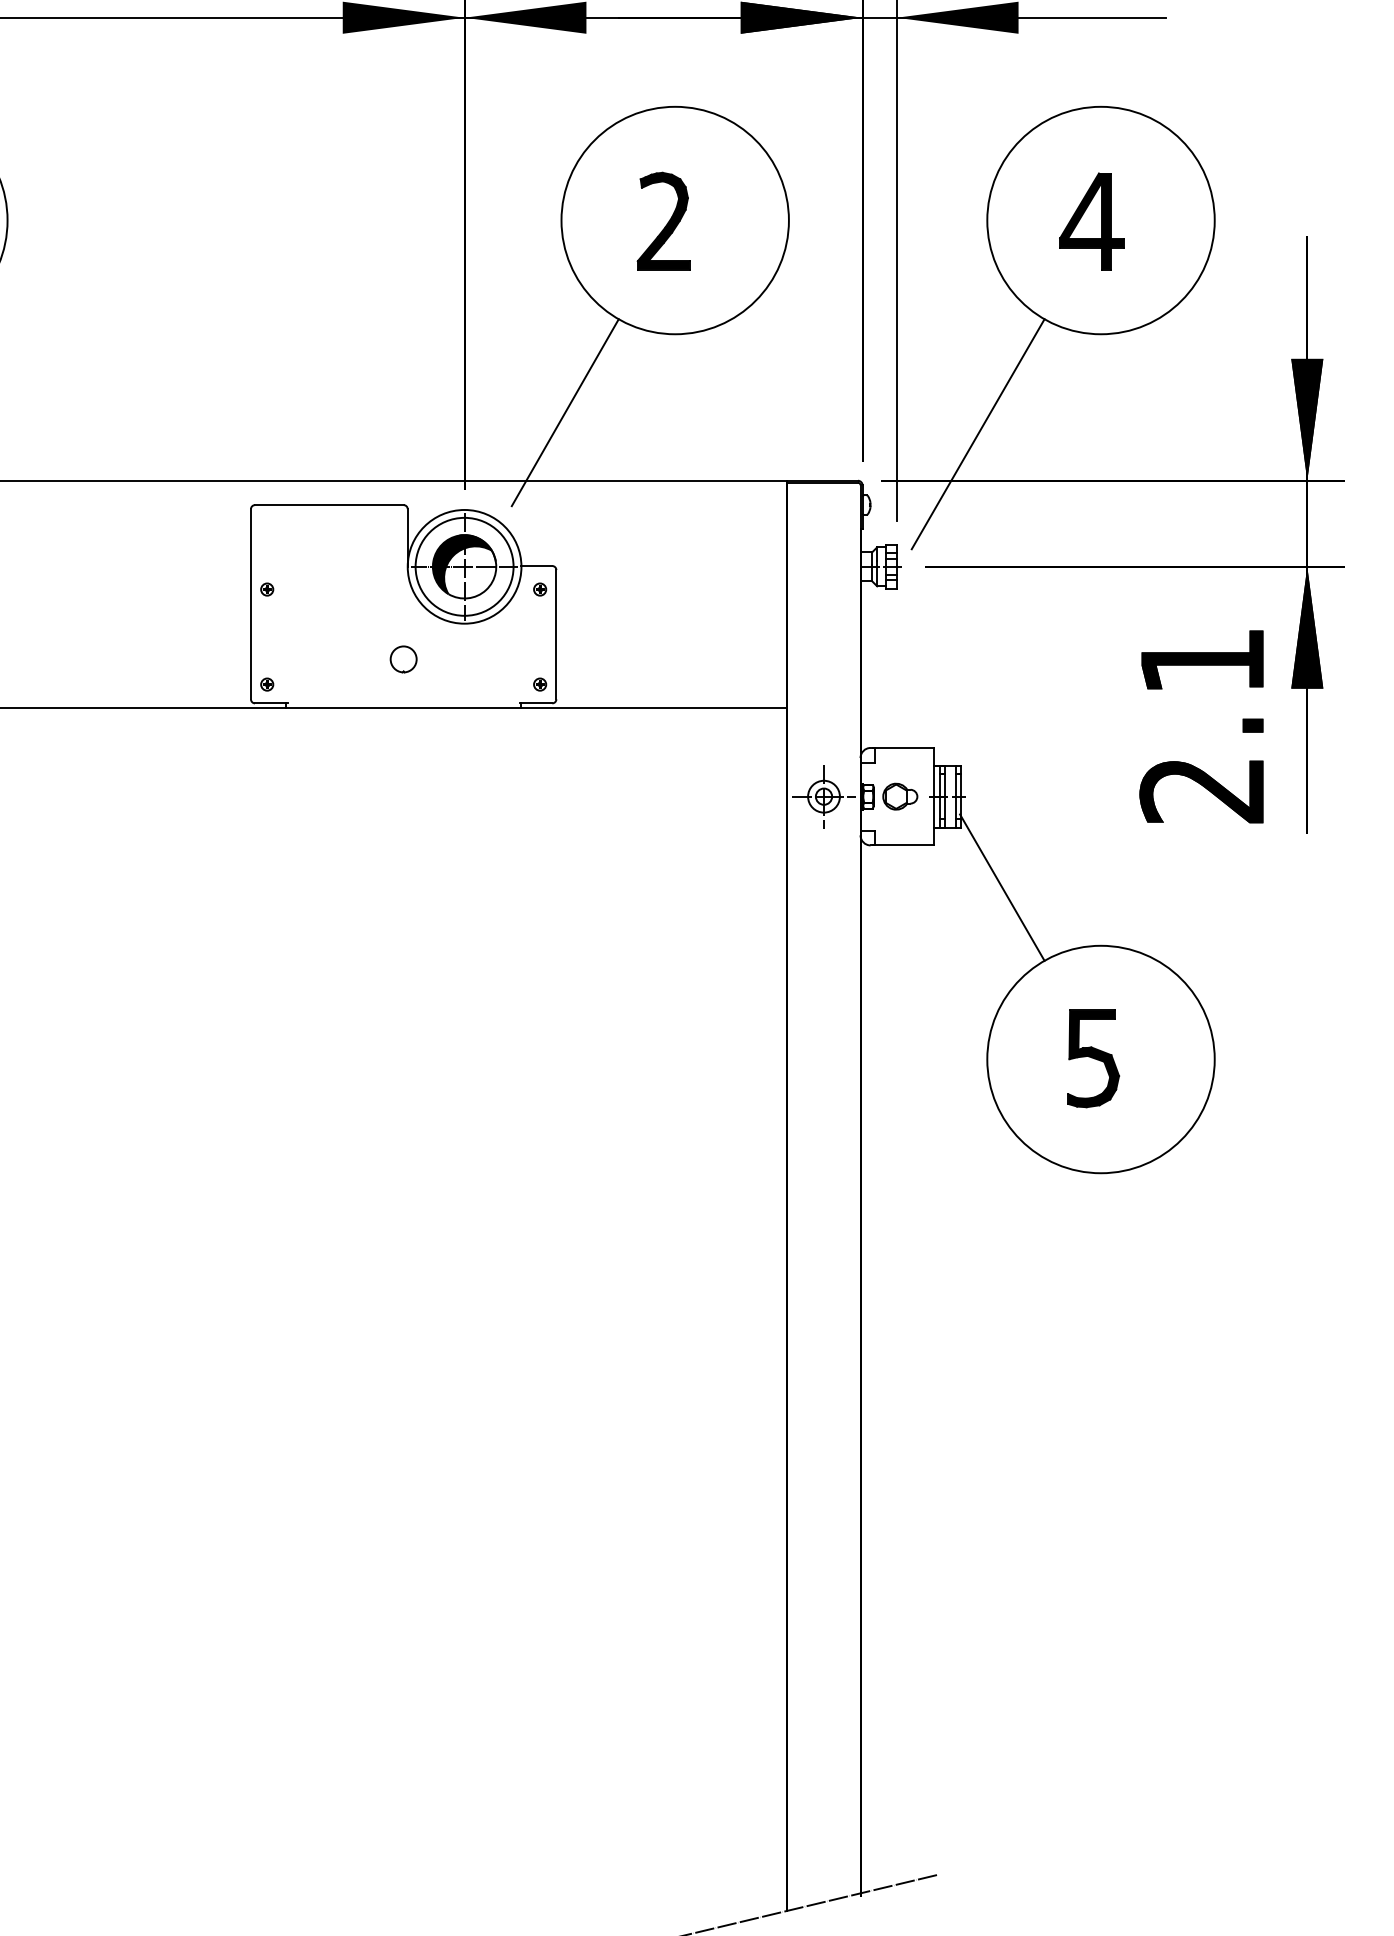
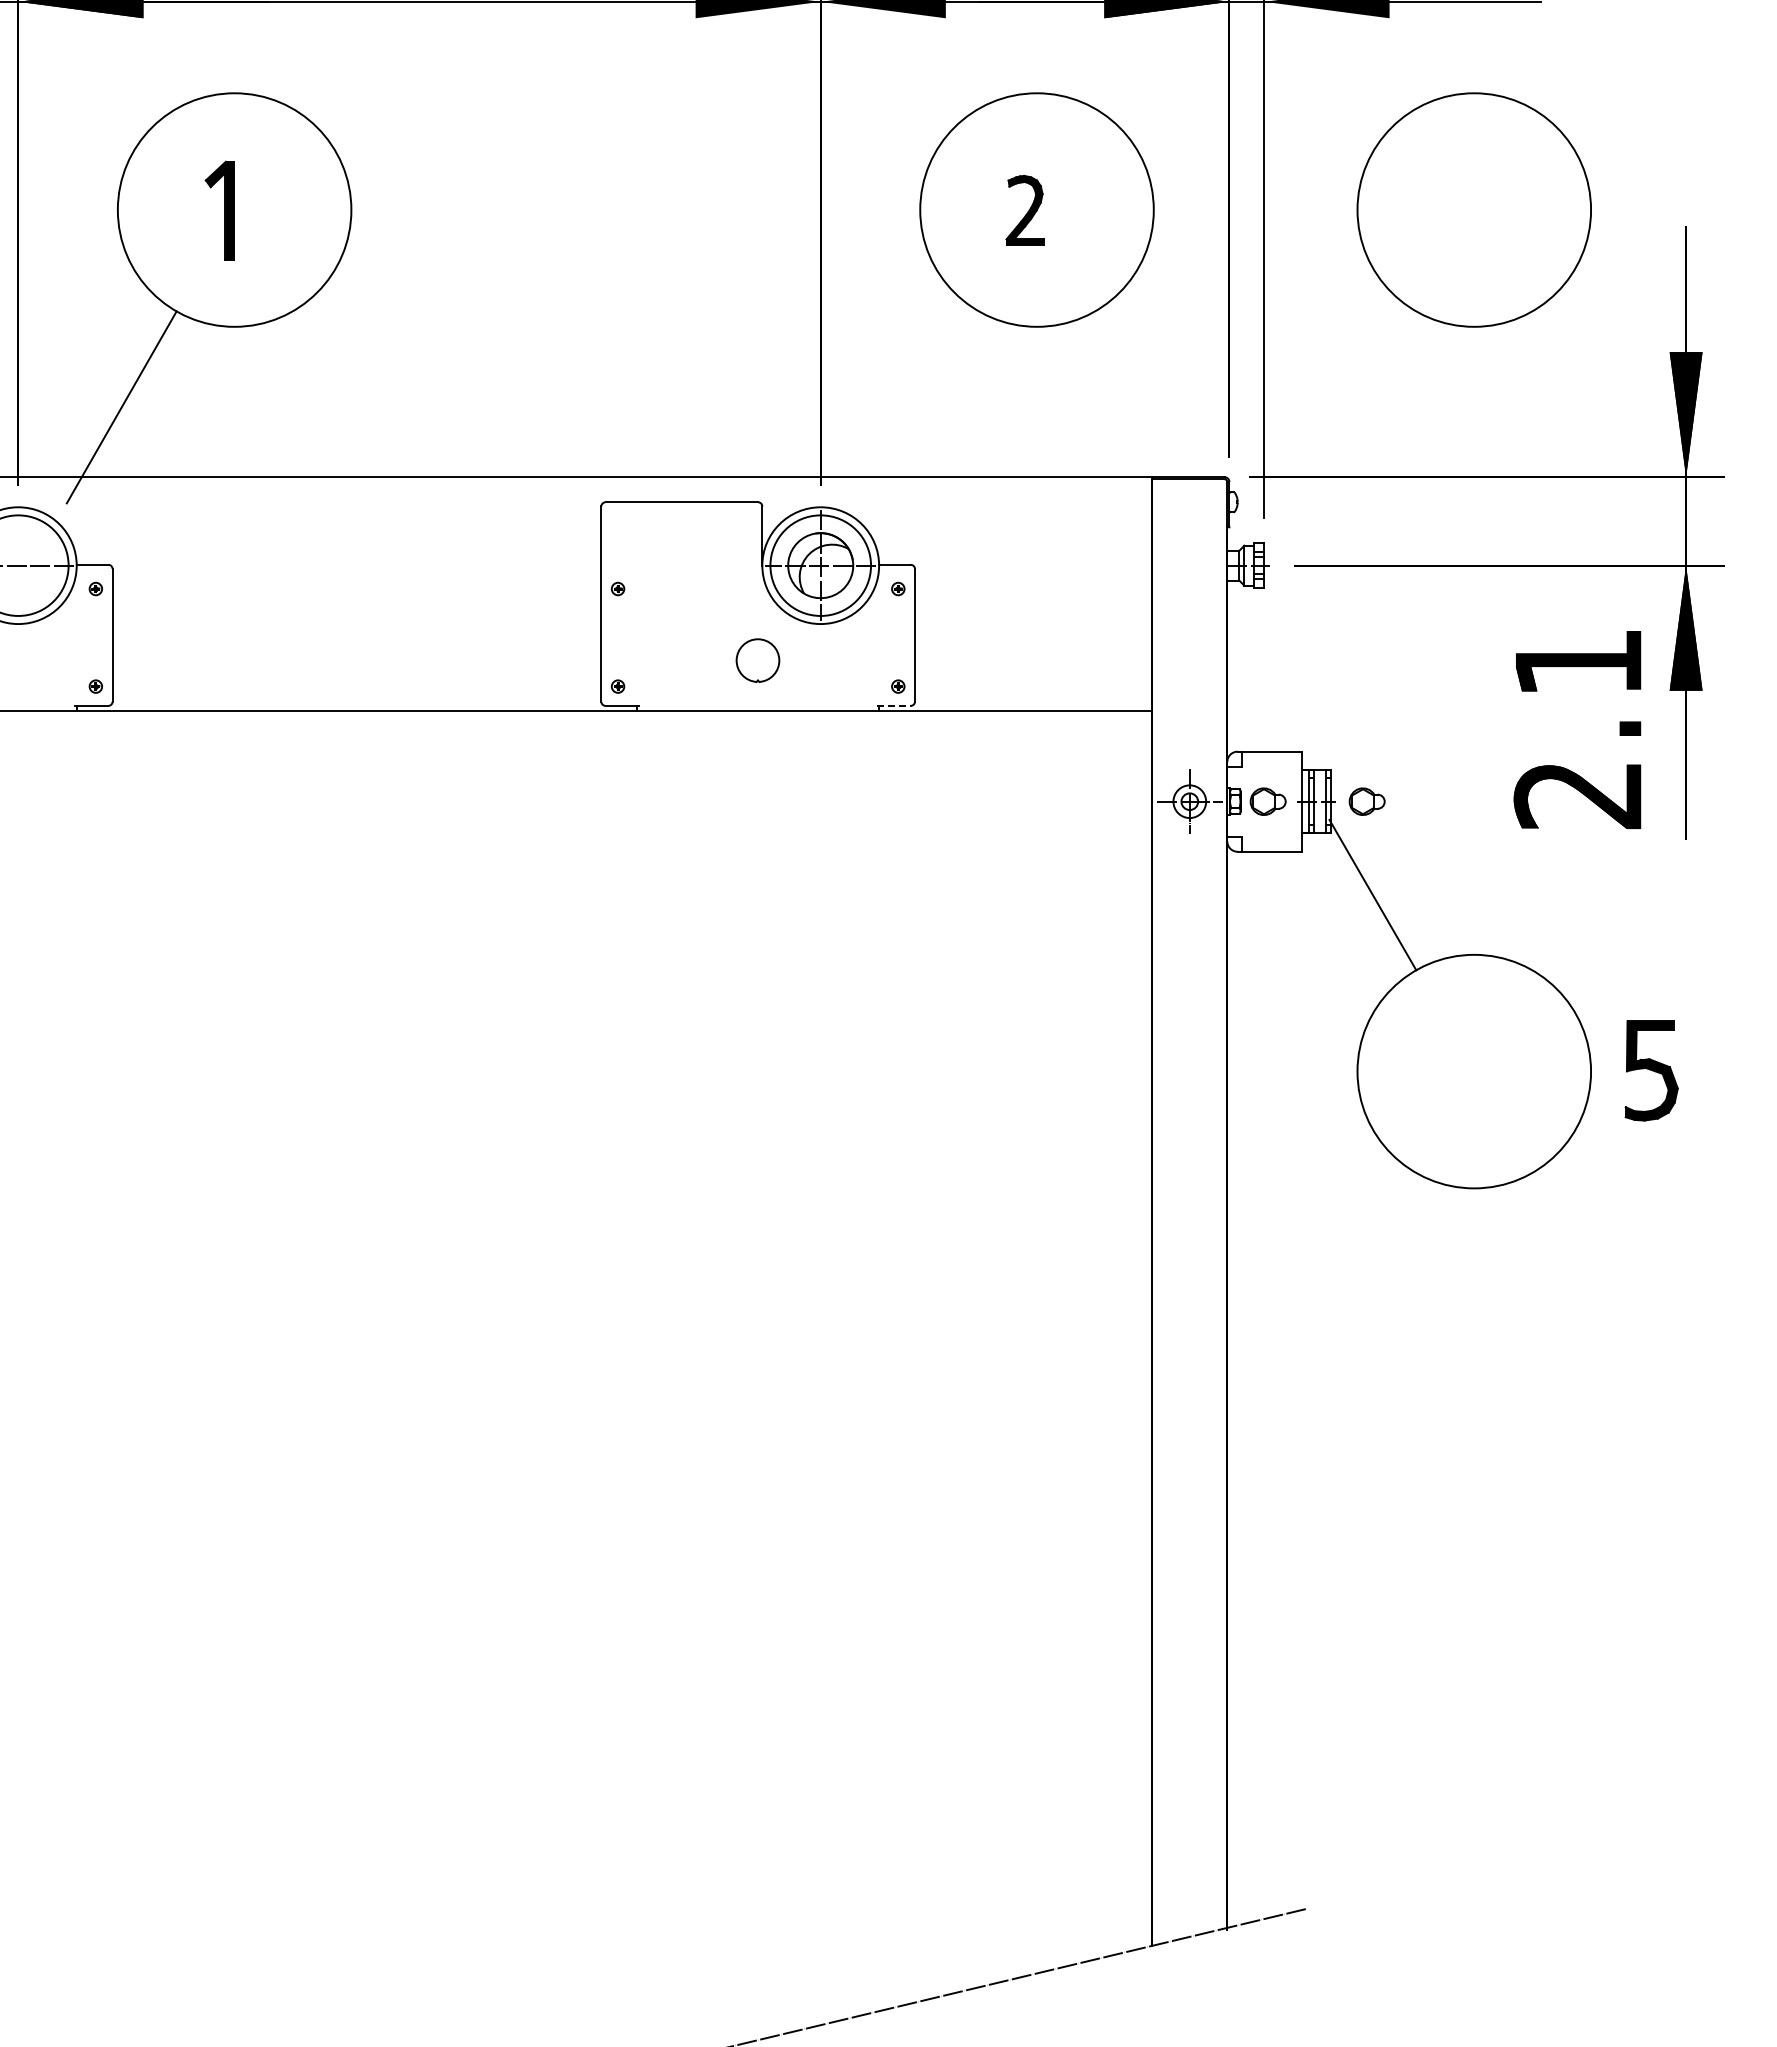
part: (663, 220) -> (1024, 210), size x0.7
part: (1091, 220) -> (1464, 210), removed
line: (565, 412) -> (924, 407), removed
line: (977, 434) -> (1347, 429), removed
hatch: (462, 564) -> (818, 563), removed
part: (403, 659) -> (758, 660), size x1.6
line: (536, 702) -> (894, 705), solid -> dashed
part: (996, 796) -> (1366, 801), added
part: (1093, 1058) -> (1651, 1070), moved

